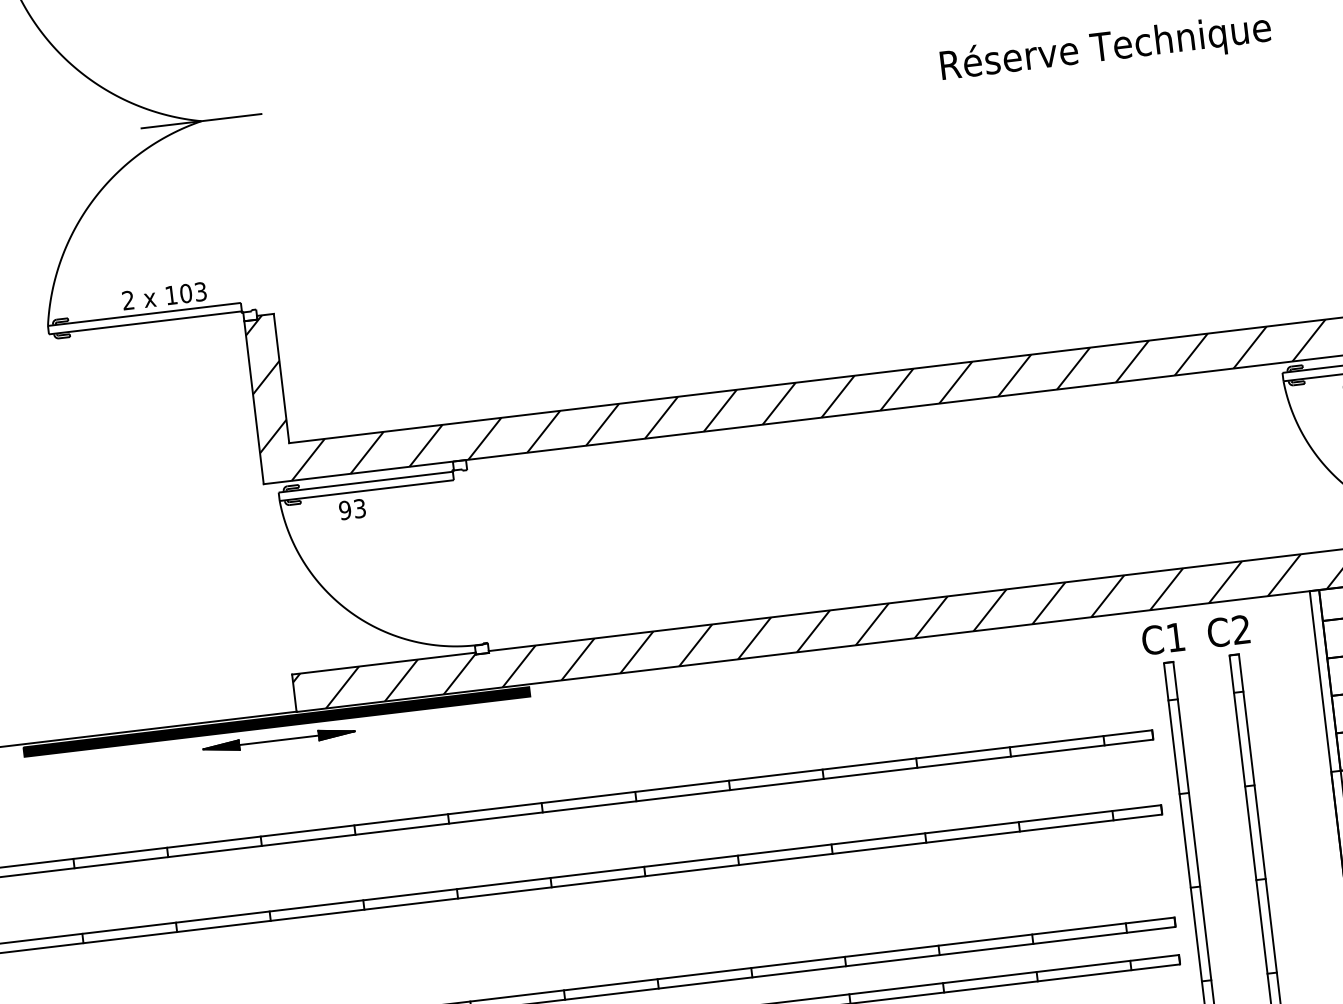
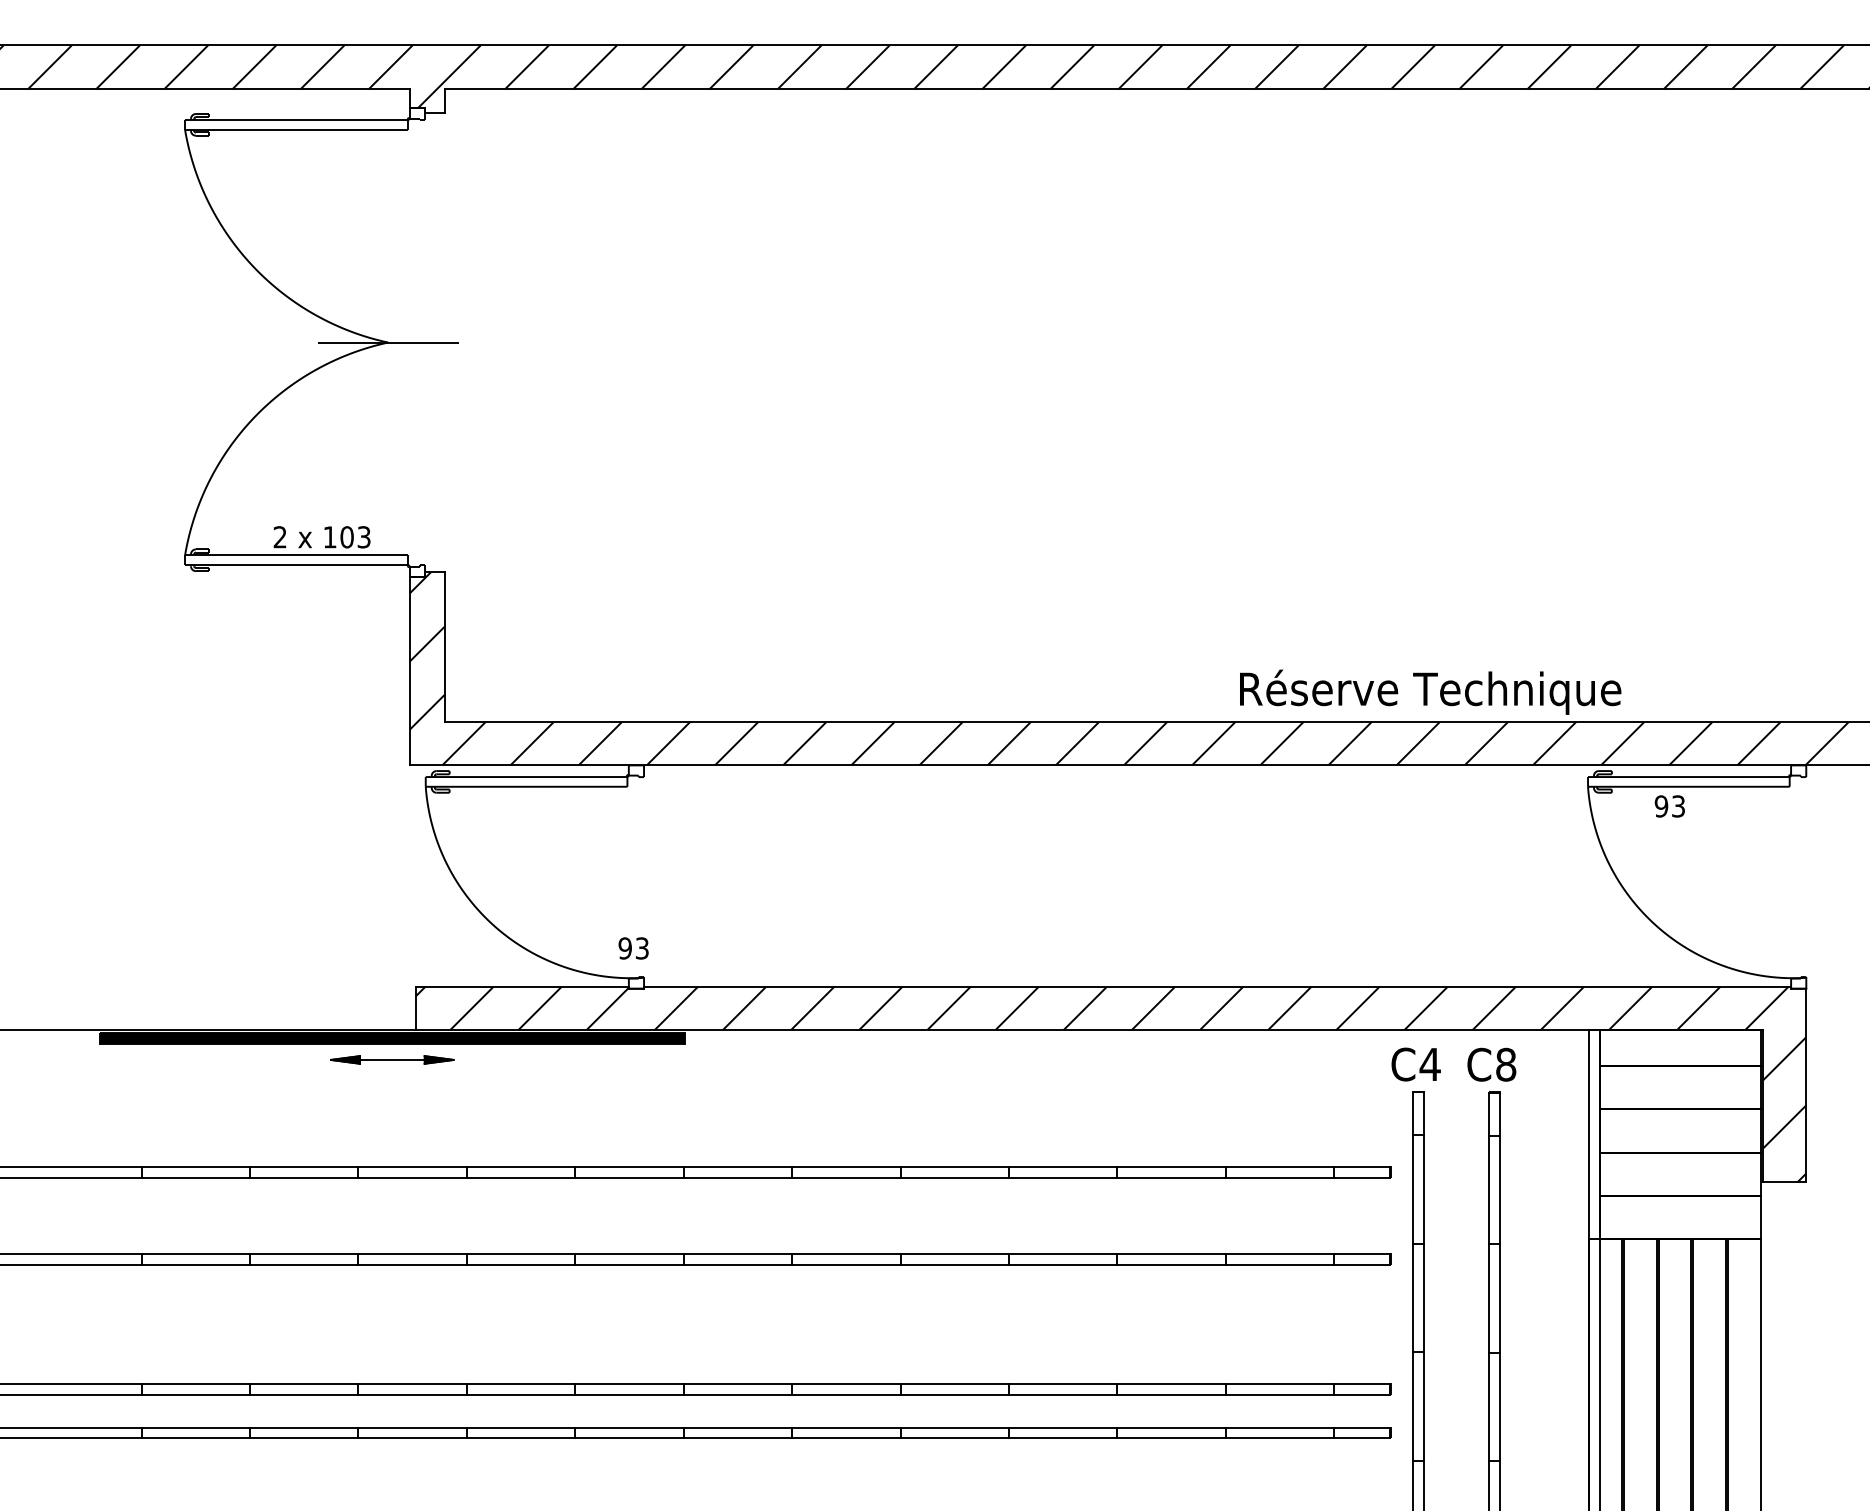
text: (1105, 48) -> (1430, 691), moved
text: (352, 509) -> (633, 948), moved
text: (1241, 629) -> (1506, 1064), C2 -> C8
text: (1175, 637) -> (1429, 1064), C1 -> C4
part: (278, 740) -> (391, 1059), size x0.7

